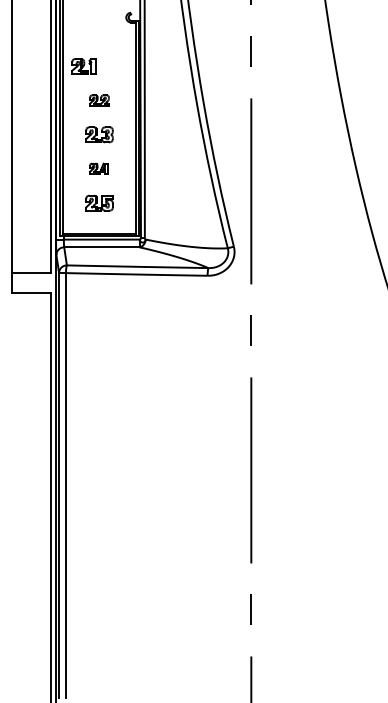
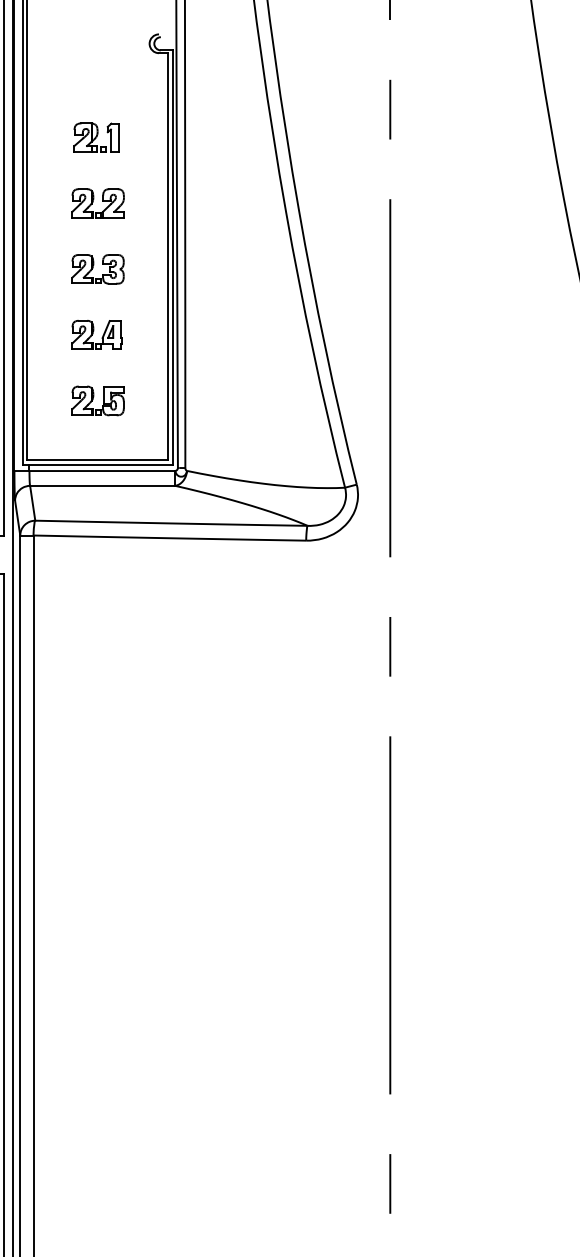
part: (83, 66) -> (96, 137), moved
part: (99, 100) -> (98, 203), size x1.43
part: (98, 168) -> (96, 334), size x1.43

